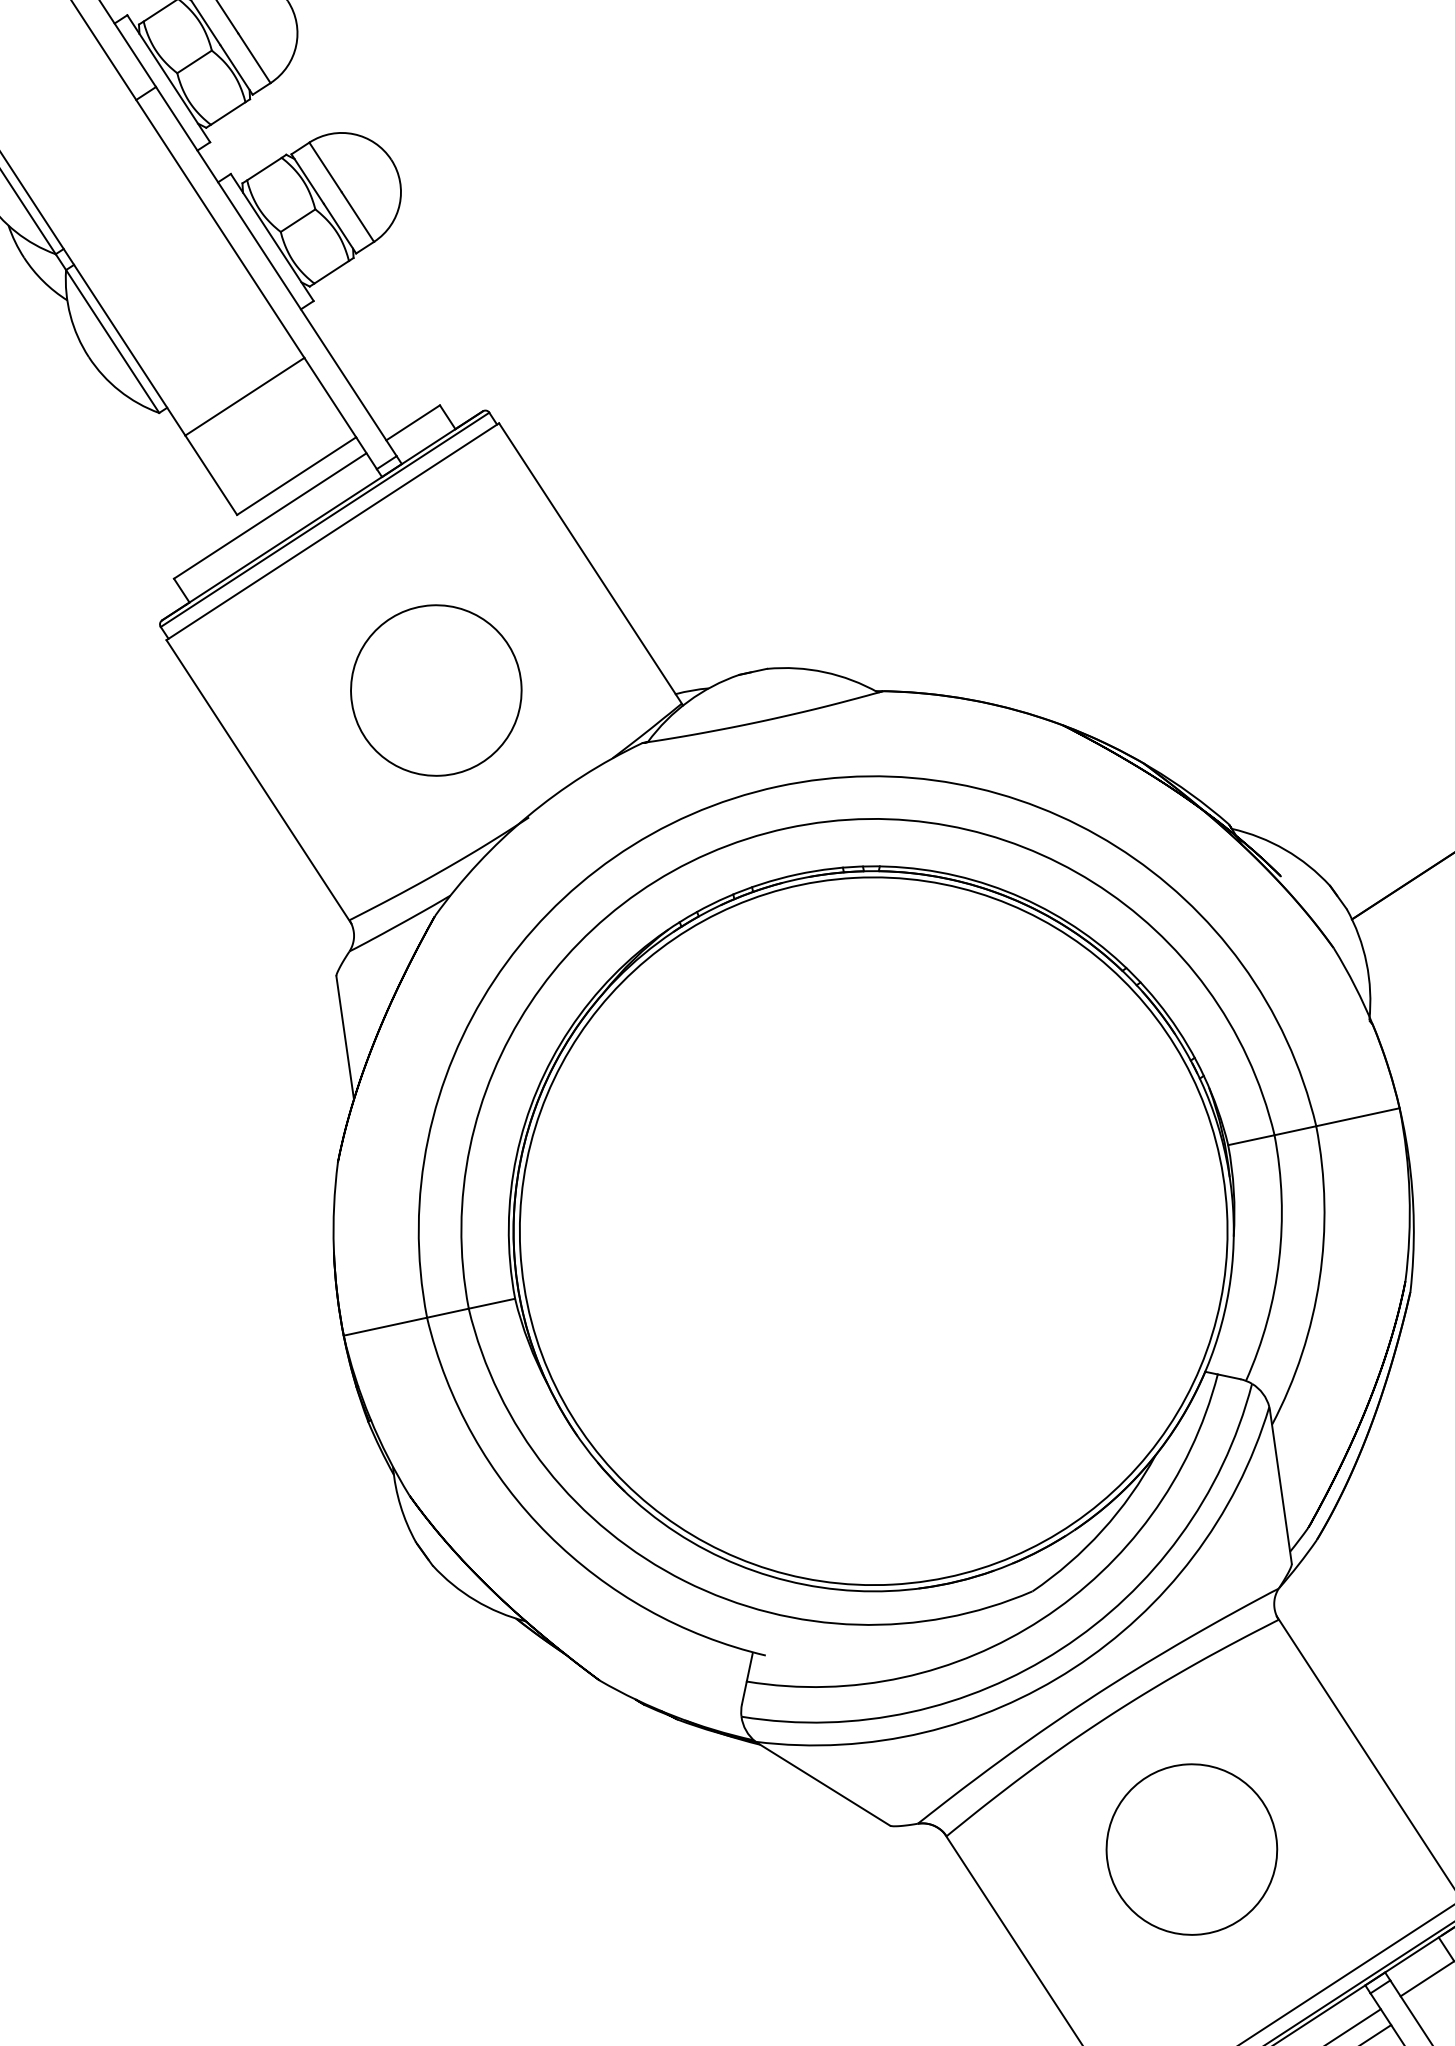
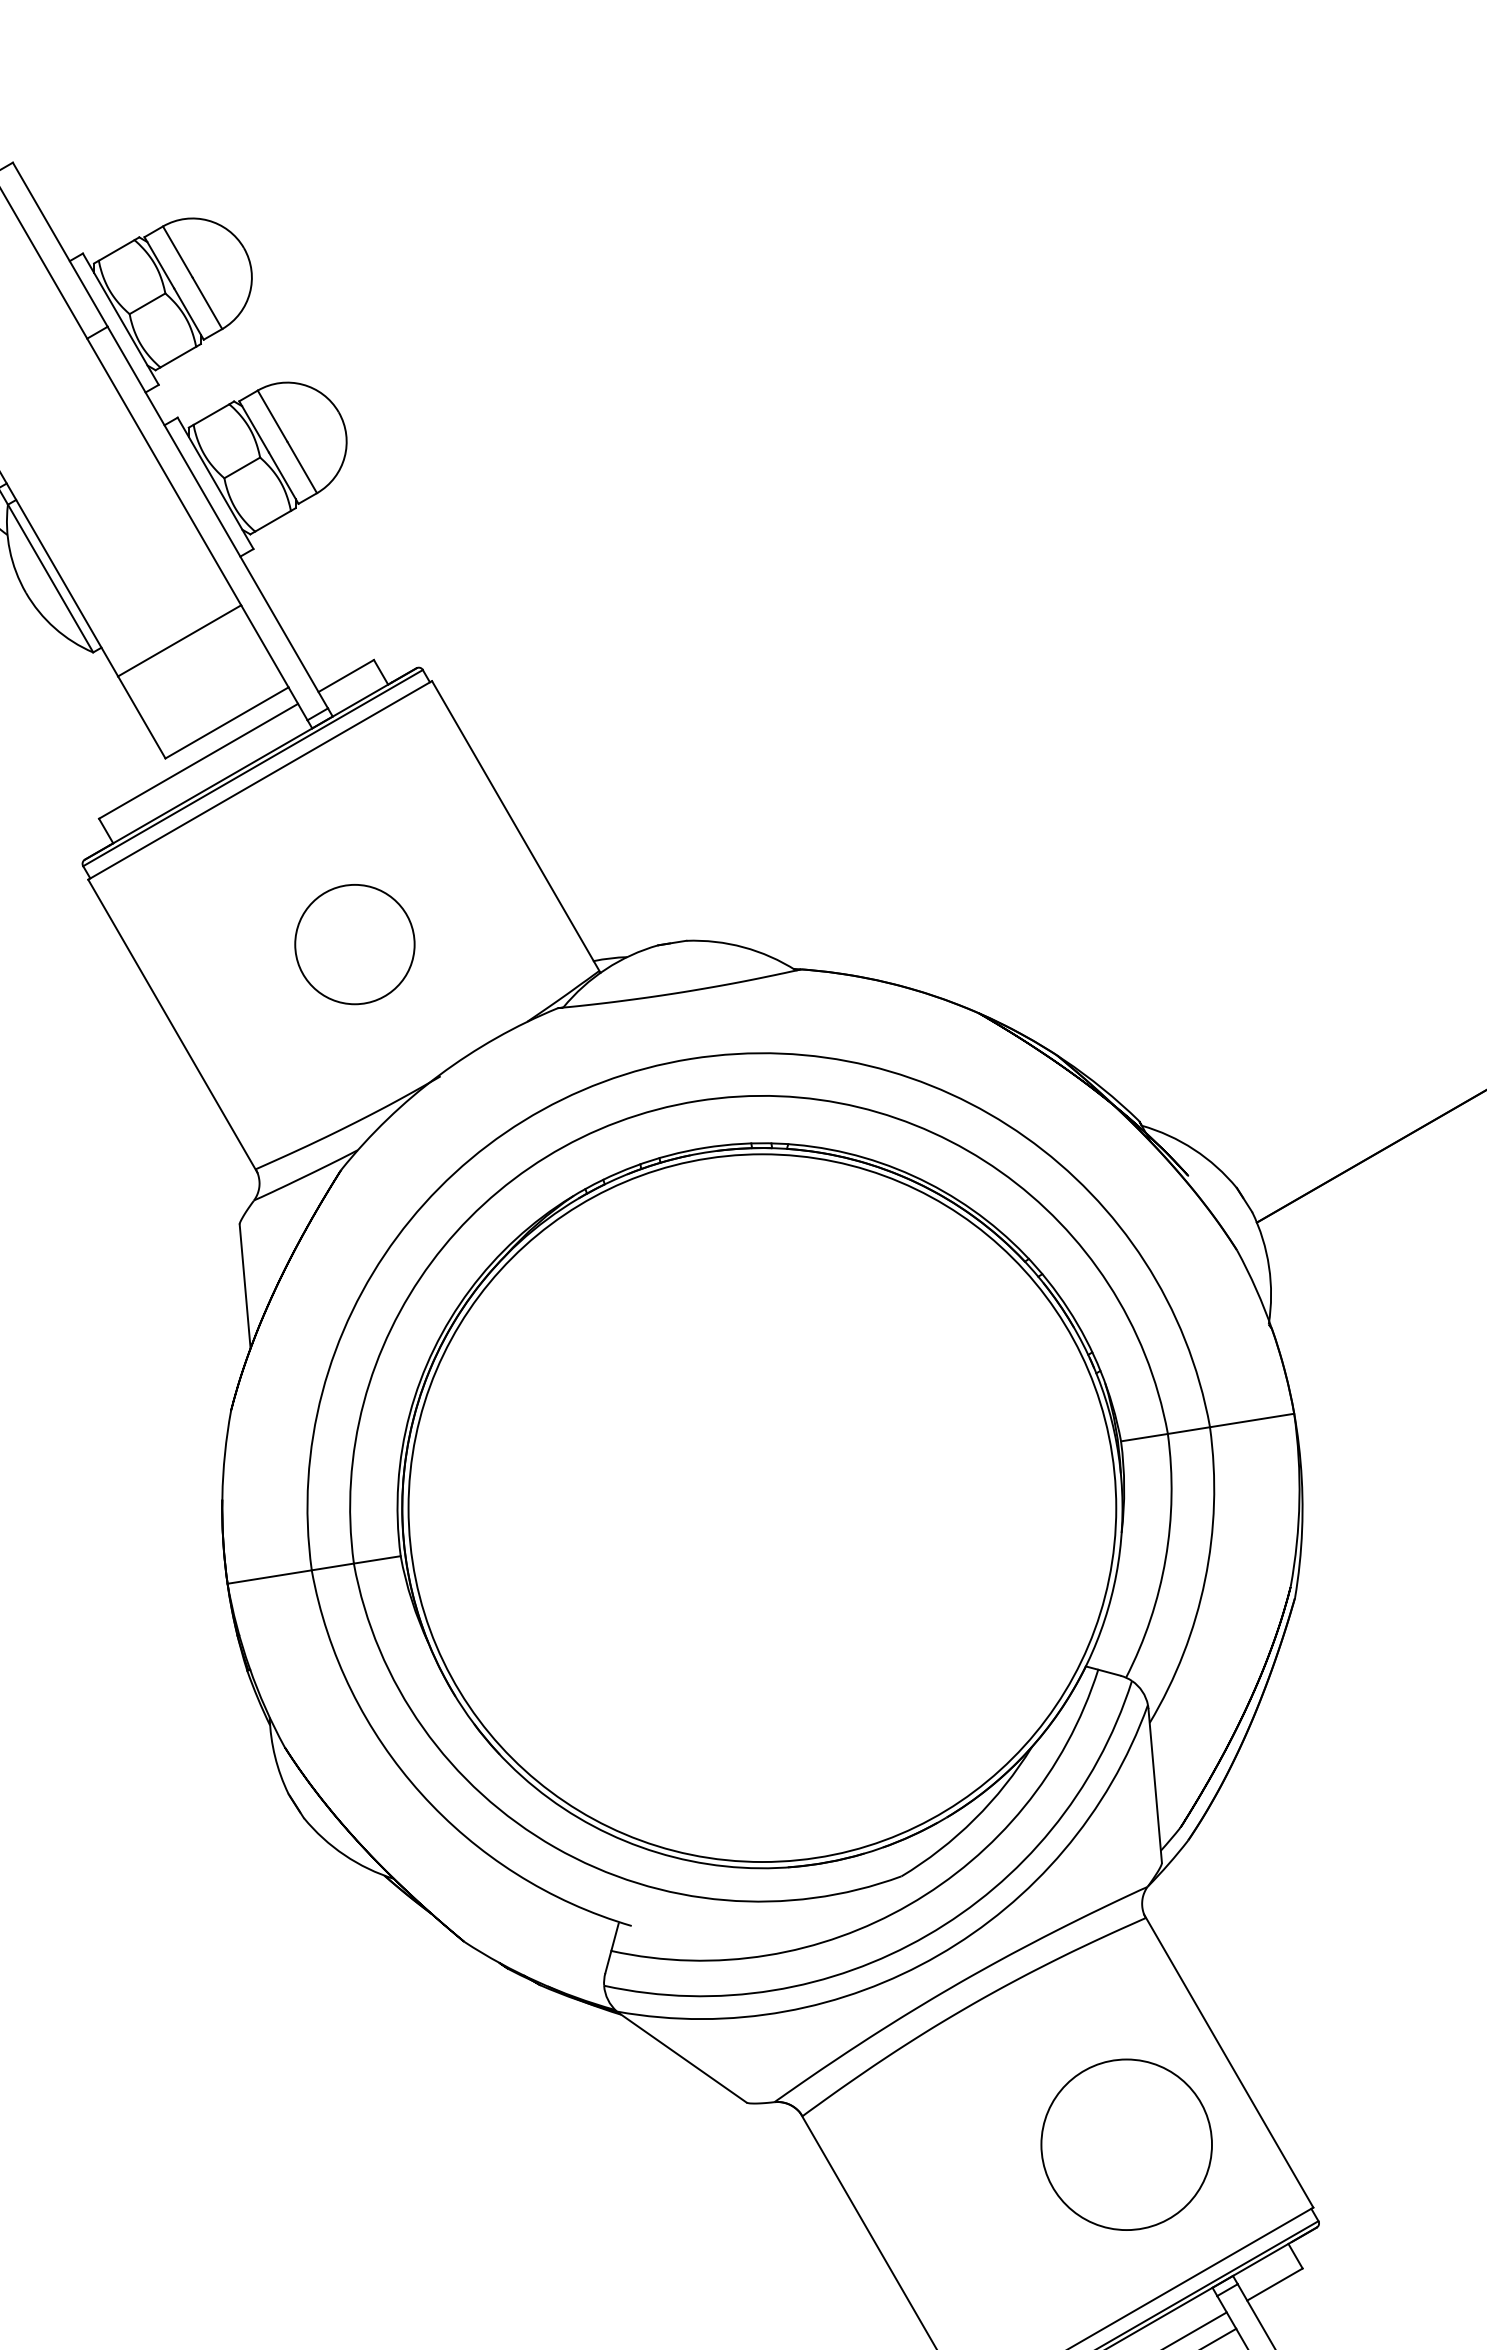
circle: (435, 690) -> (354, 944), size x0.7
circle: (1191, 1849) -> (1126, 2144), moved

